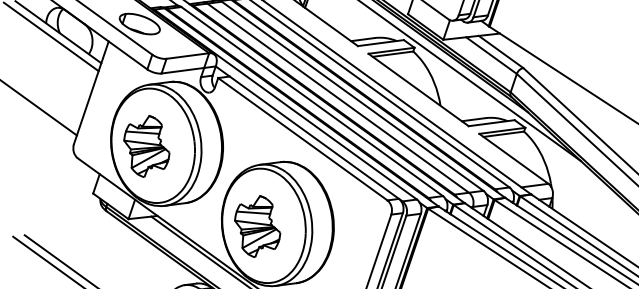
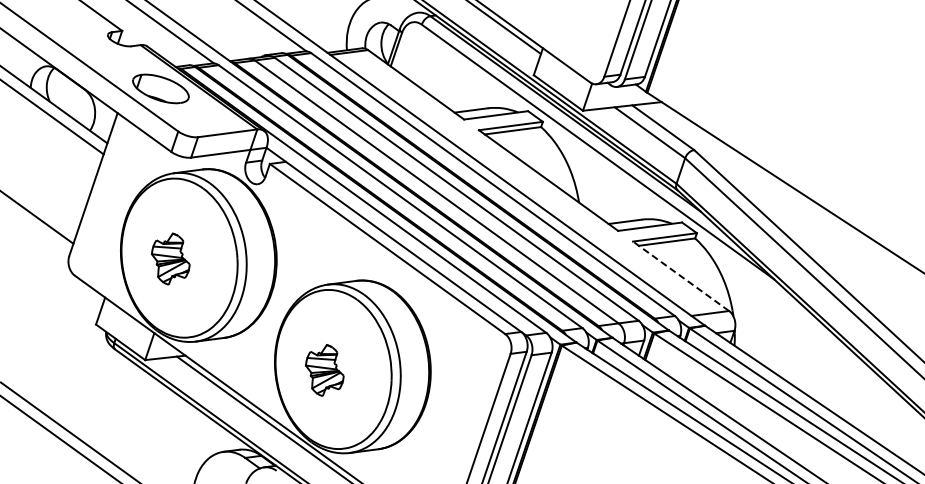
part: (146, 146) -> (170, 258), size x0.6
line: (513, 158) -> (680, 276), solid -> dashed
part: (257, 226) -> (324, 370), size x0.6

